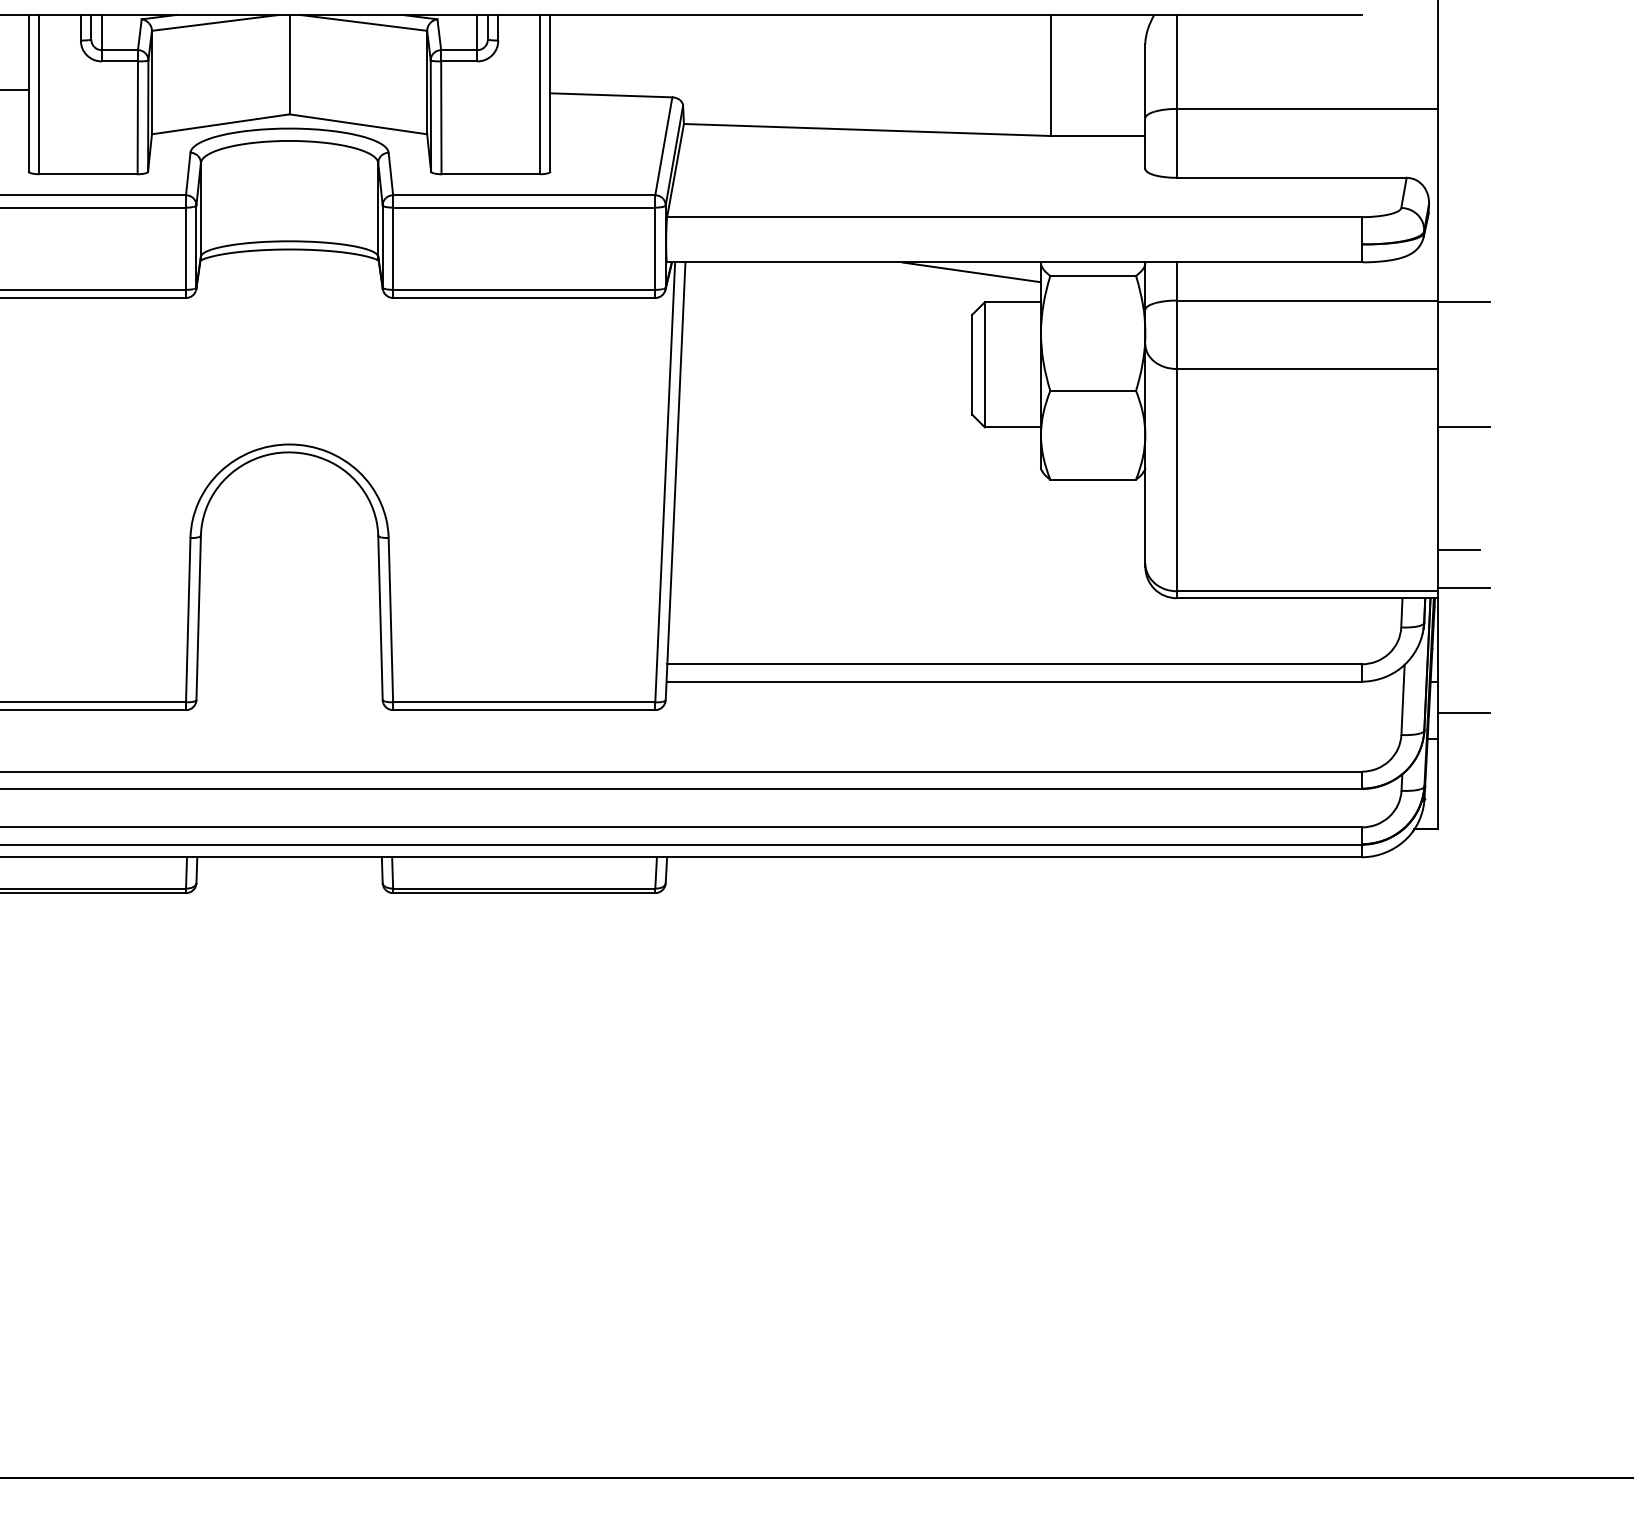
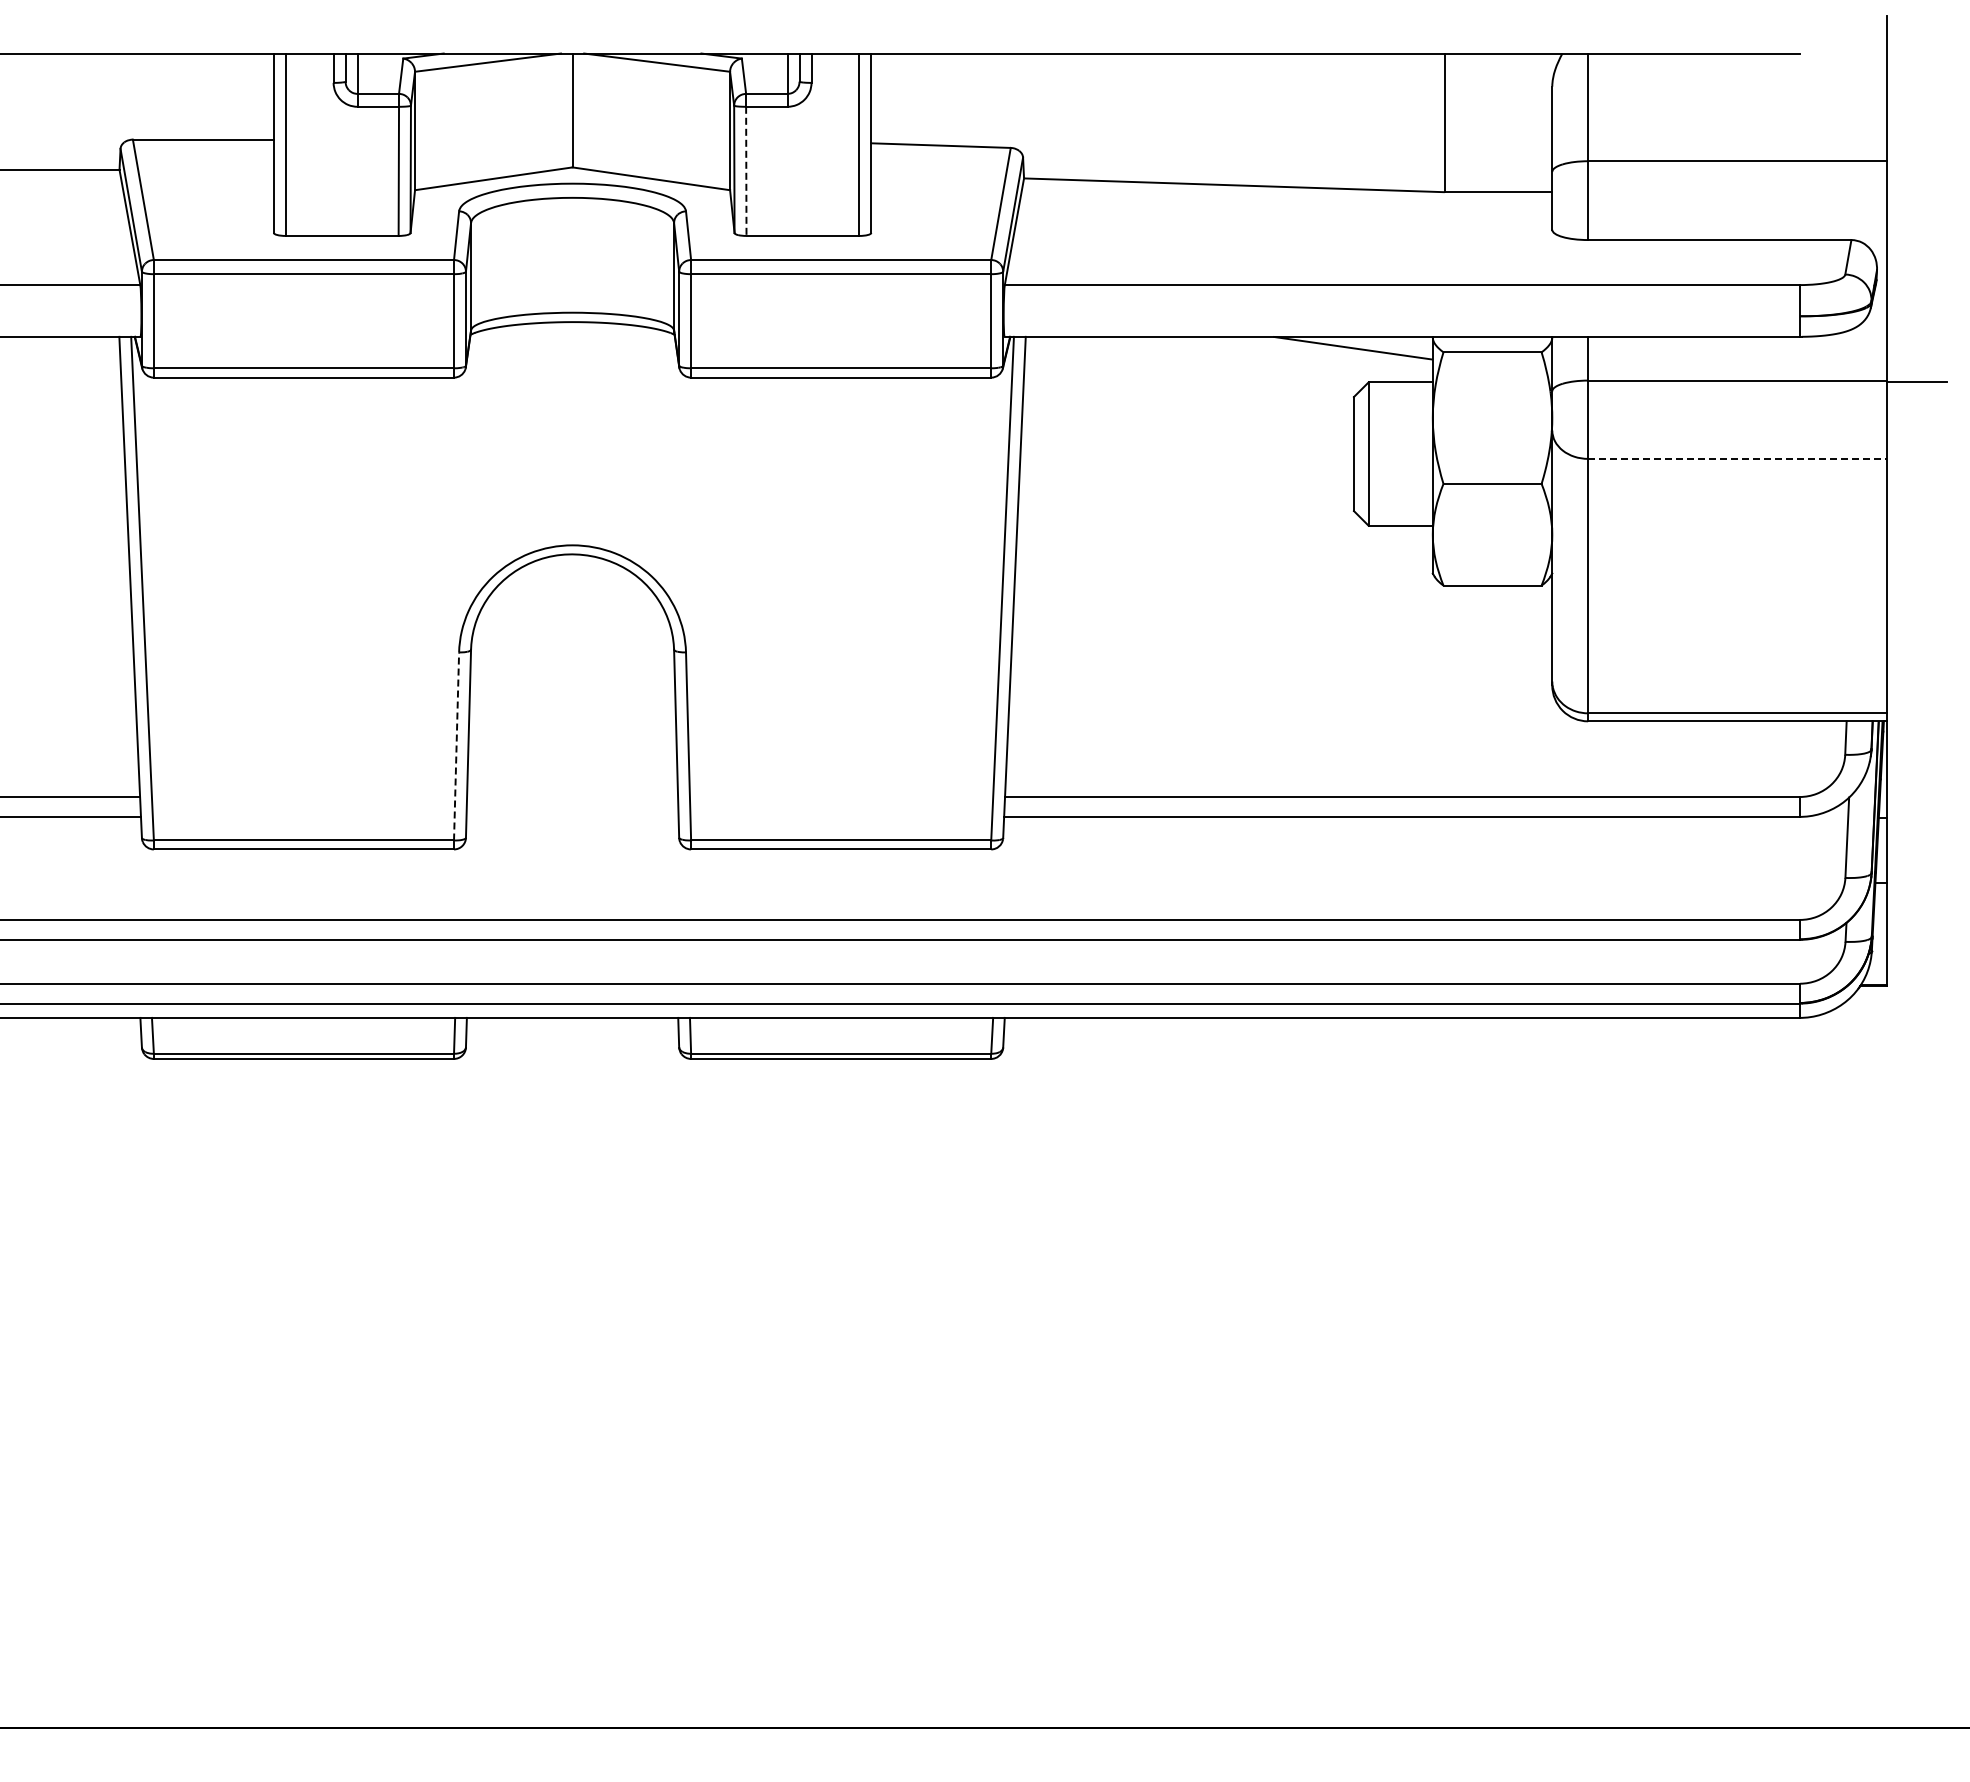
line: (441, 117) -> (746, 171), solid -> dashed
line: (1307, 368) -> (1737, 458), solid -> dashed
line: (1463, 427) -> (1916, 525), removed
line: (1458, 550) -> (1910, 666), removed
line: (1463, 587) -> (1916, 709), removed
line: (188, 619) -> (456, 745), solid -> dashed
line: (1463, 712) -> (1916, 852), removed

